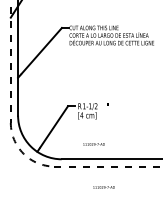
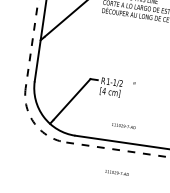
text: (93, 144) -> (123, 126), moved

